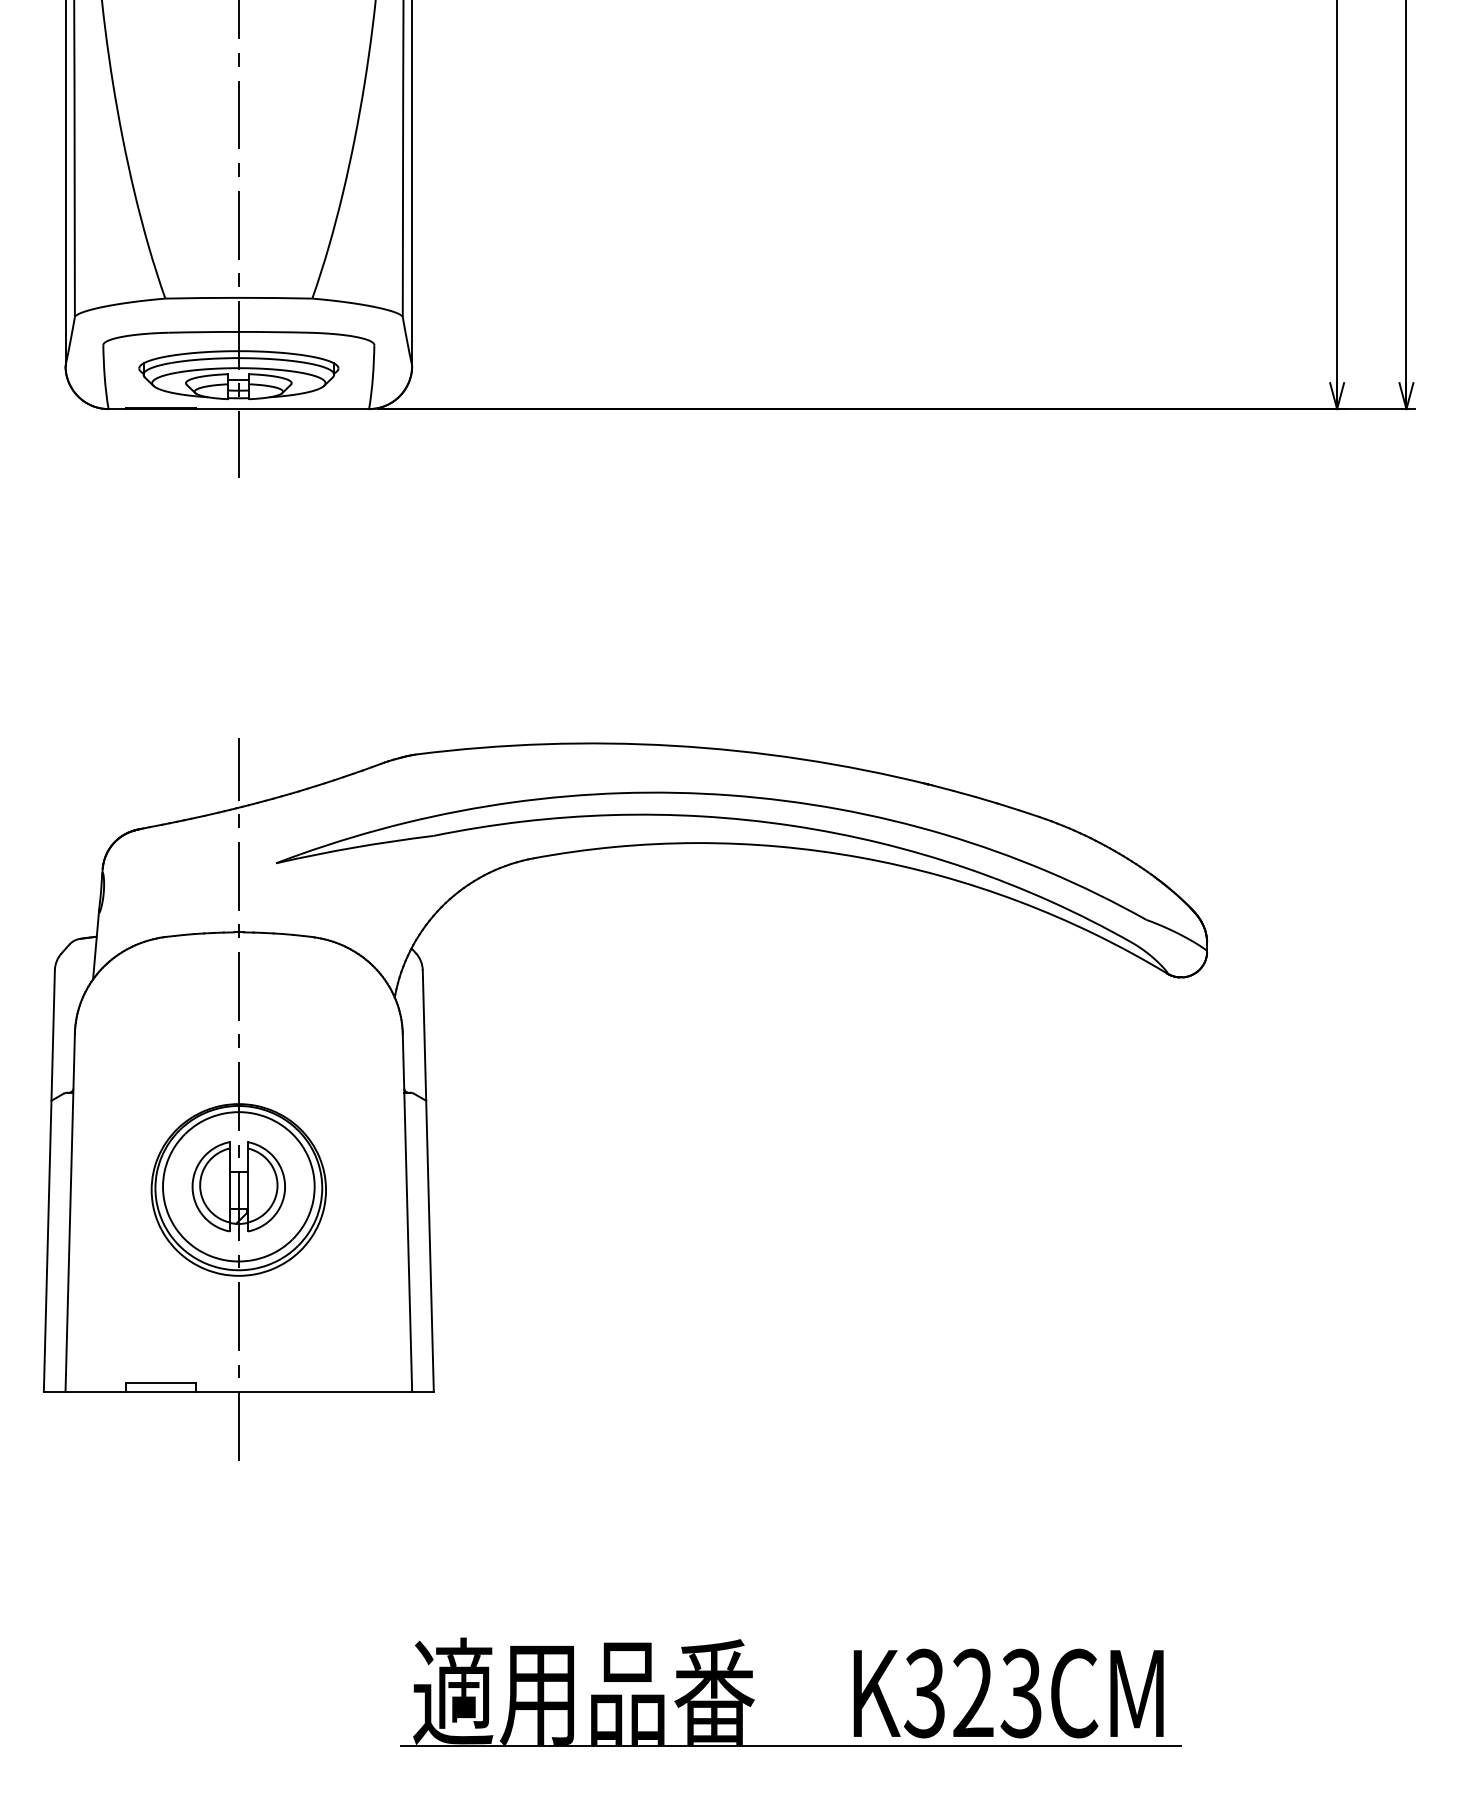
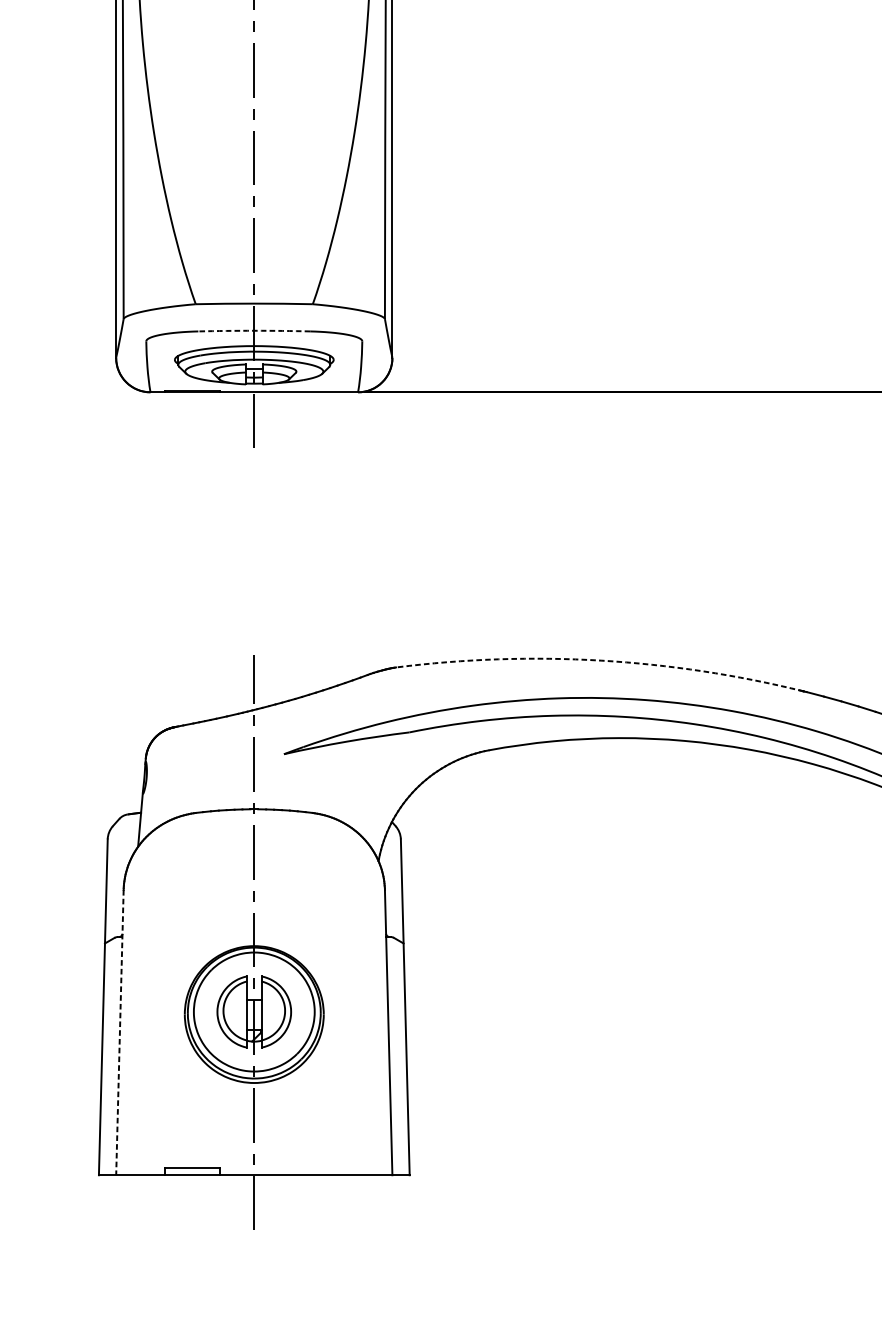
arc: (238, 331) -> (254, 330), solid -> dashed
arc: (673, 745) -> (600, 660), solid -> dashed
line: (70, 1213) -> (120, 1033), solid -> dashed

